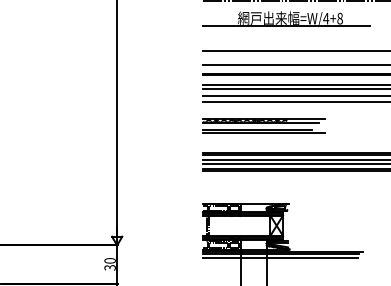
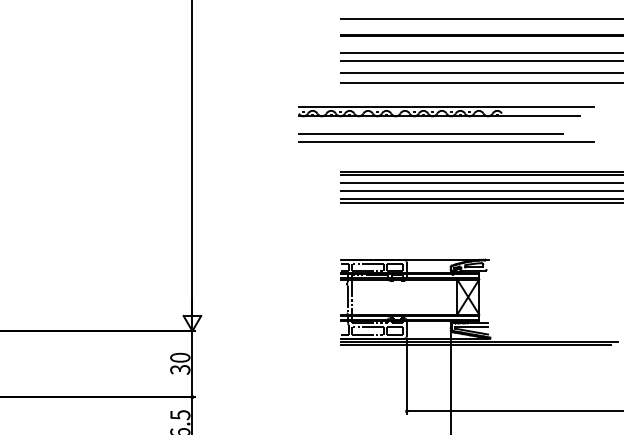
part: (263, 125) -> (445, 123), size x1.4
line: (280, 258) -> (474, 353), removed

